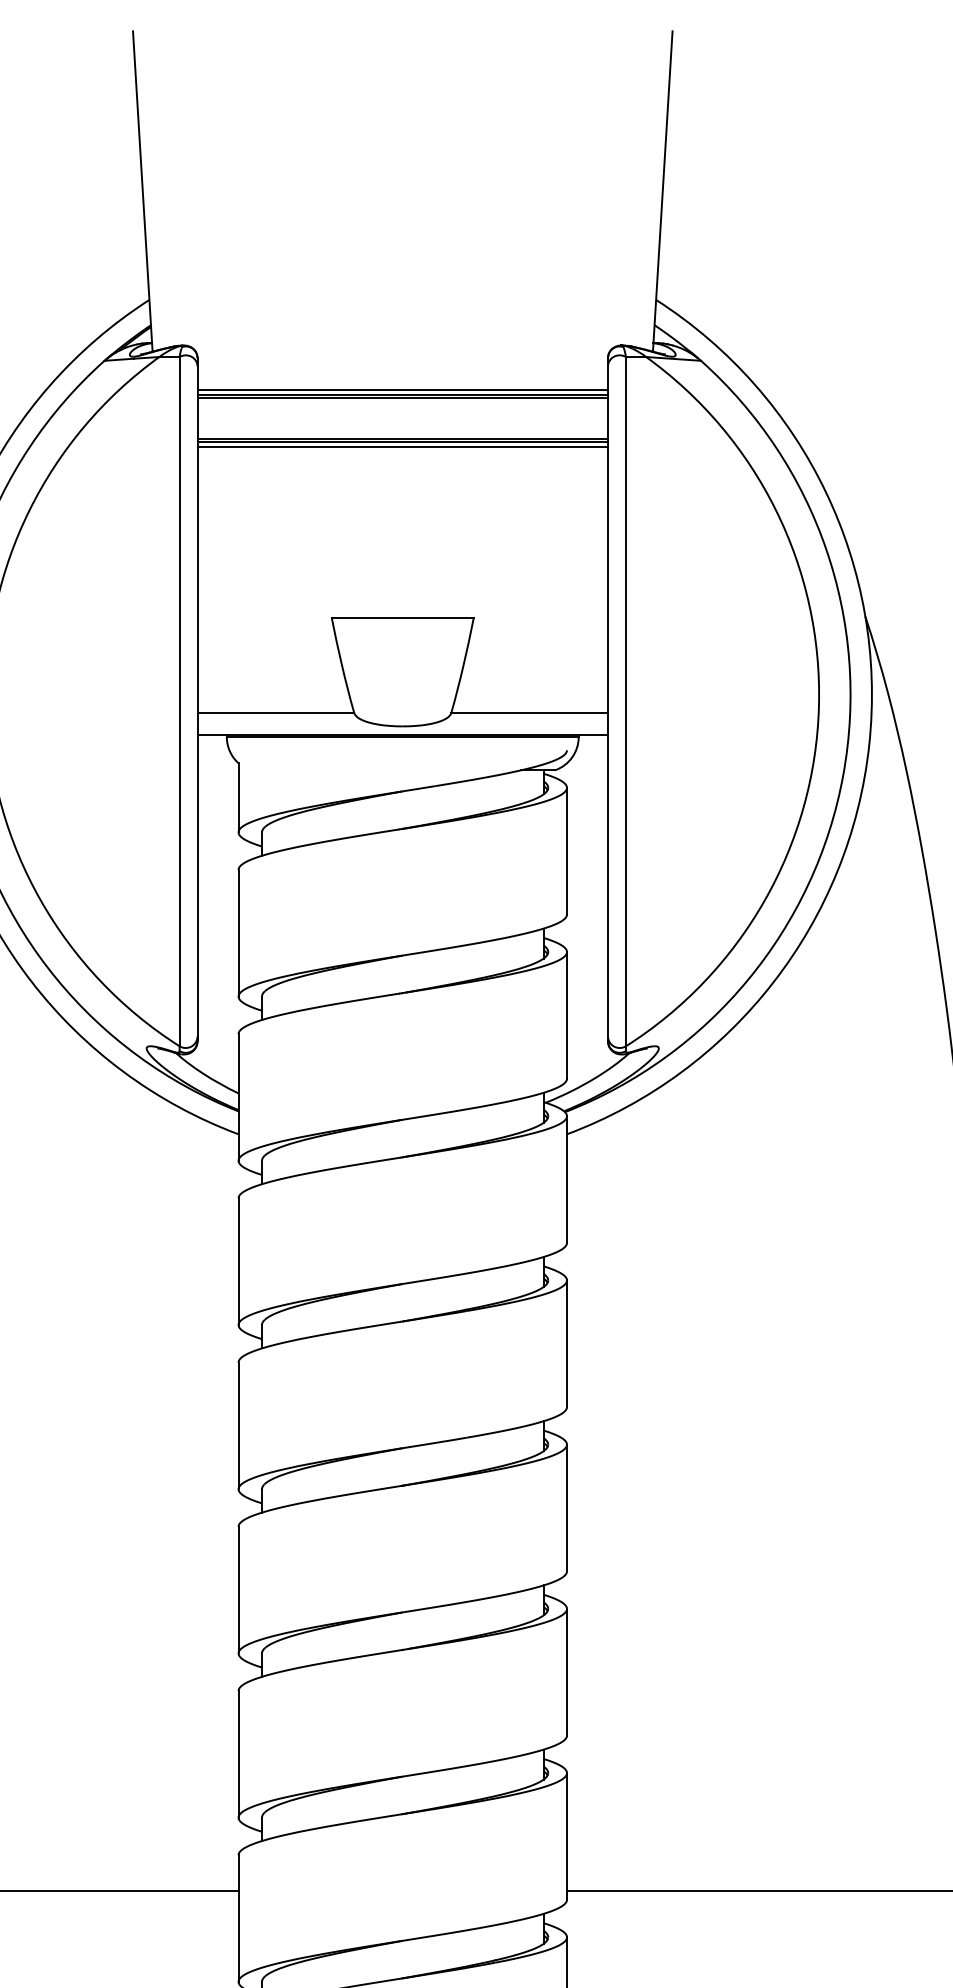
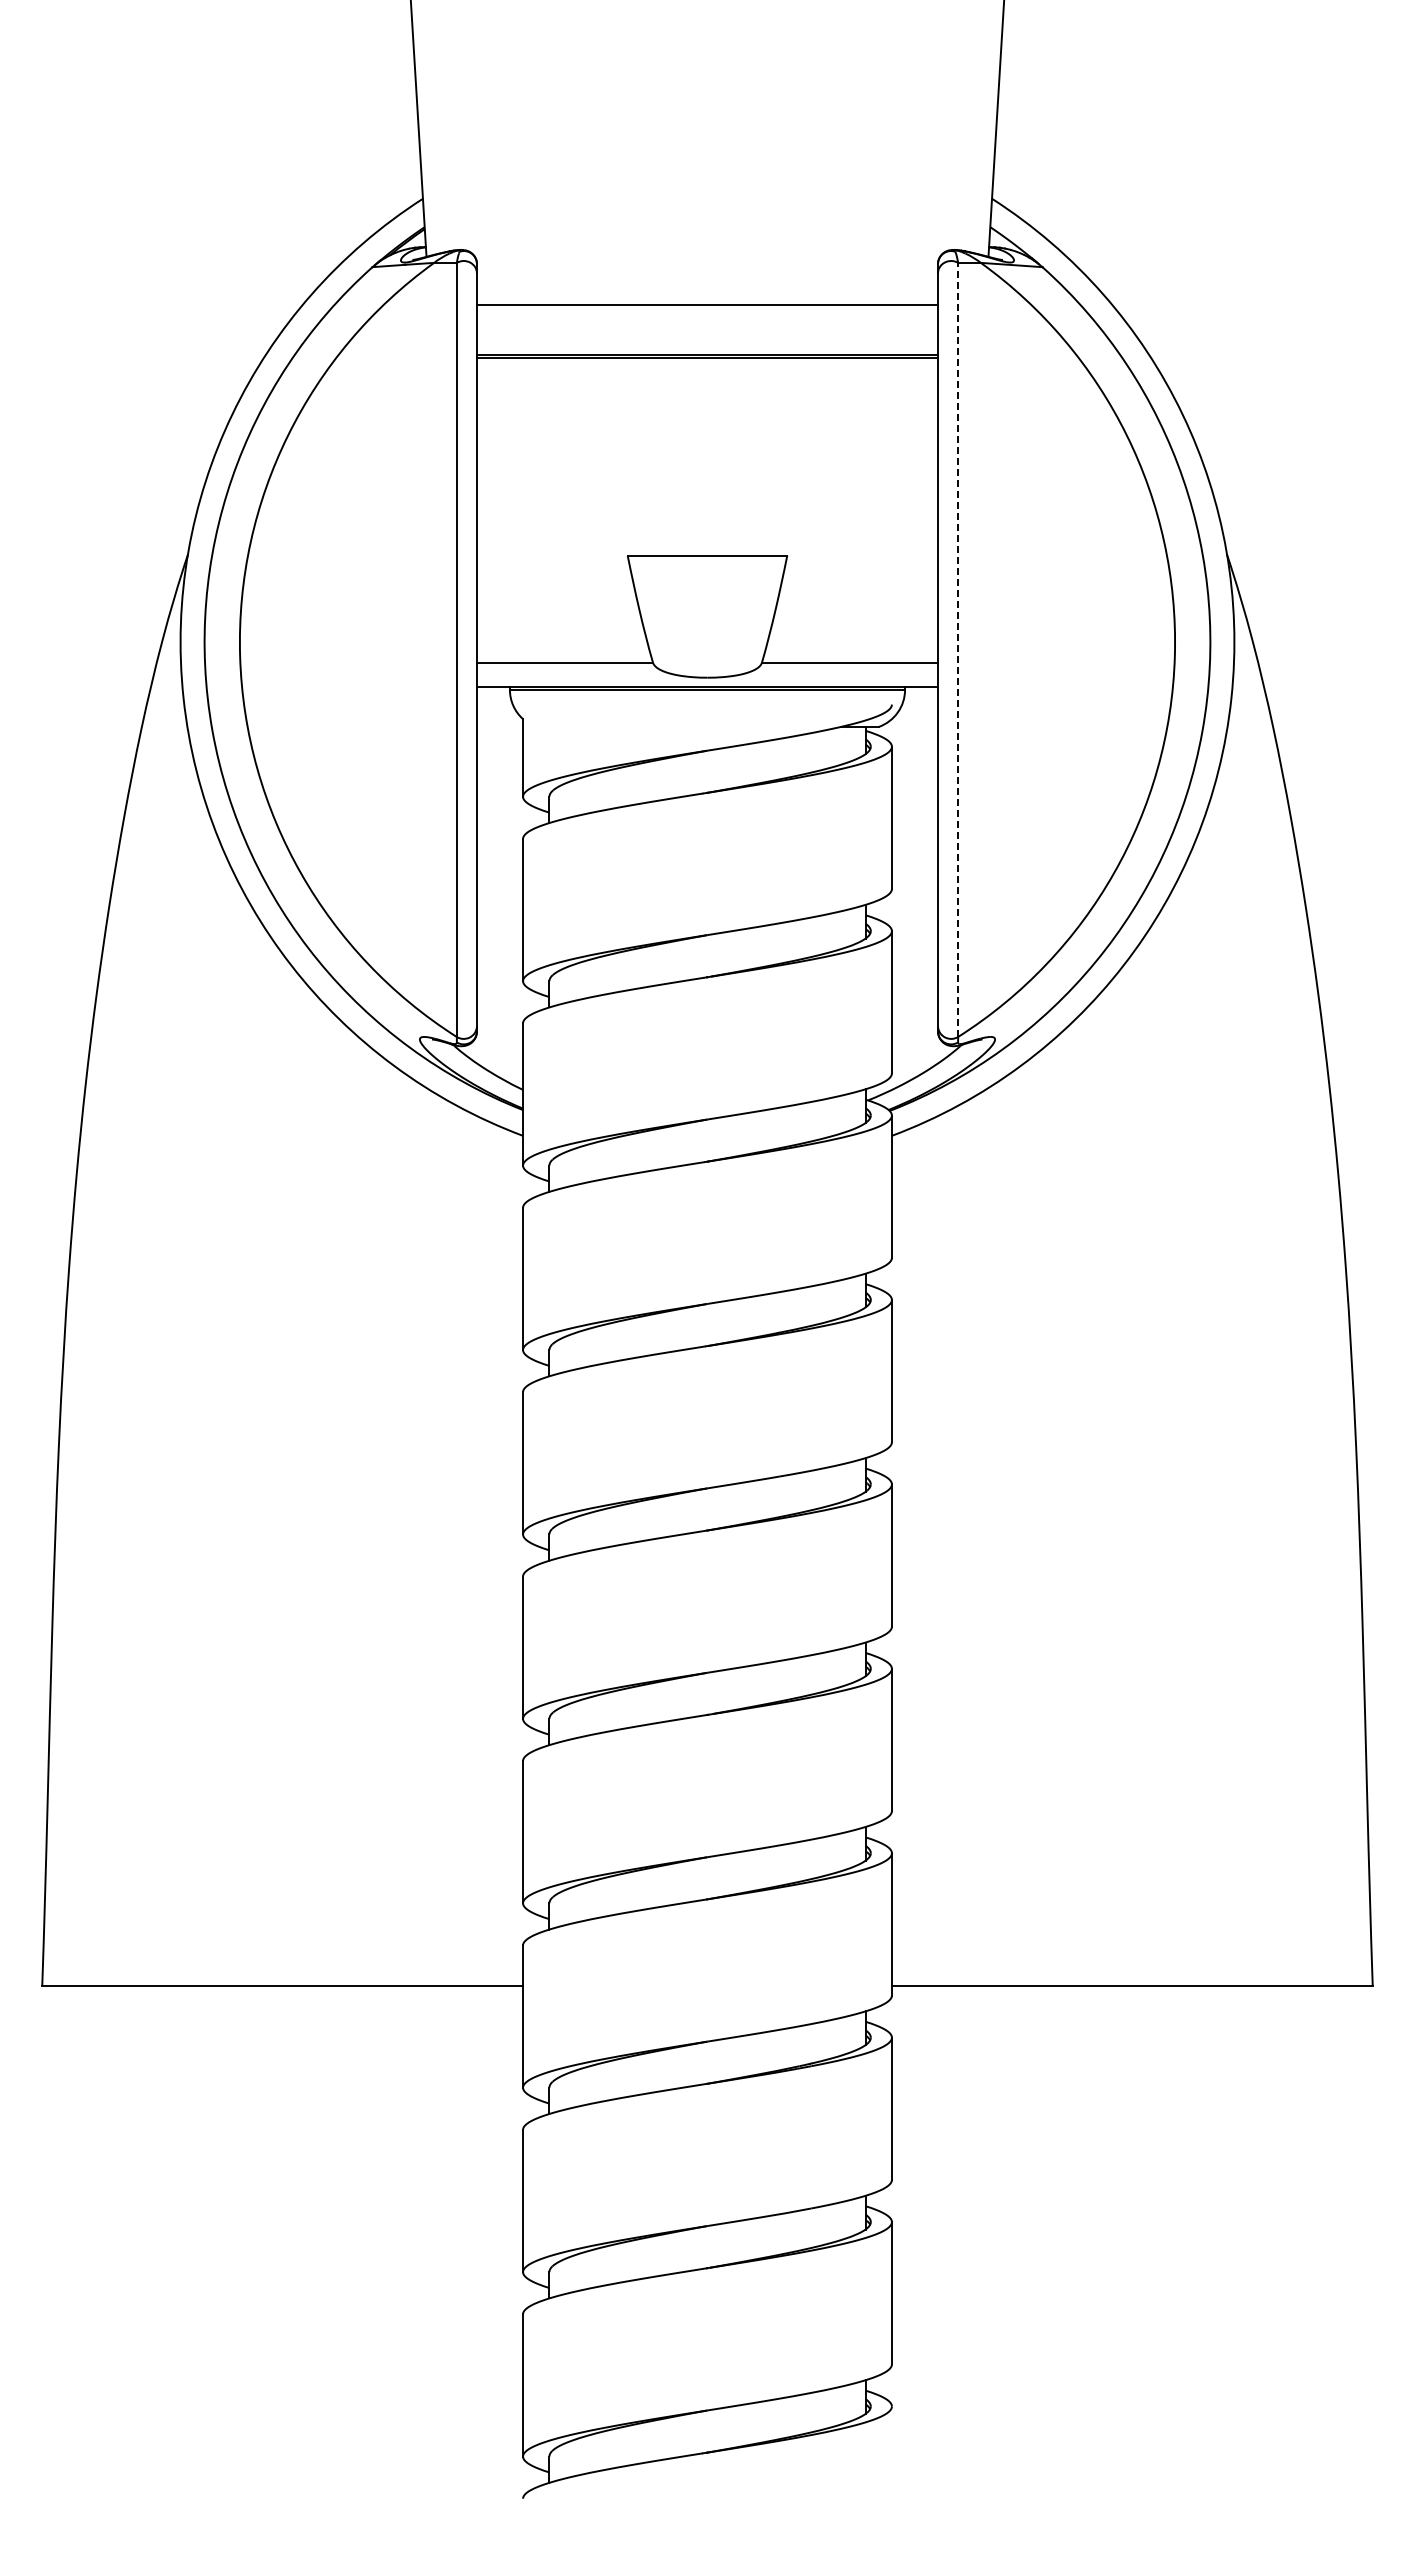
line: (402, 390) -> (707, 300), removed
line: (402, 397) -> (707, 308), removed
line: (402, 446) -> (707, 363), removed
line: (626, 701) -> (958, 649), solid -> dashed

